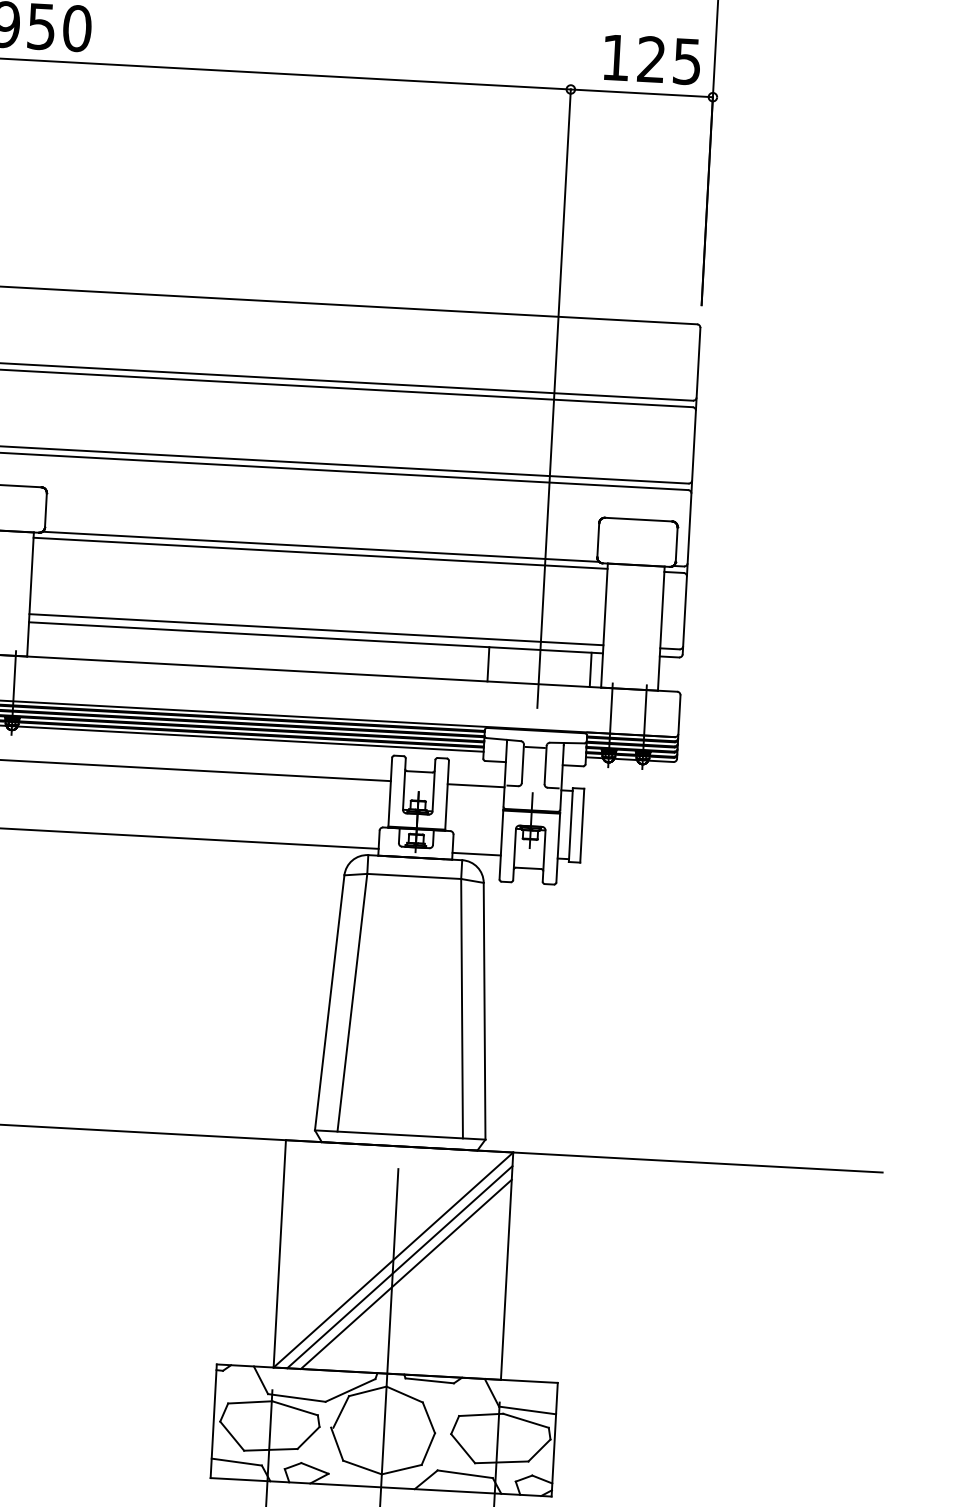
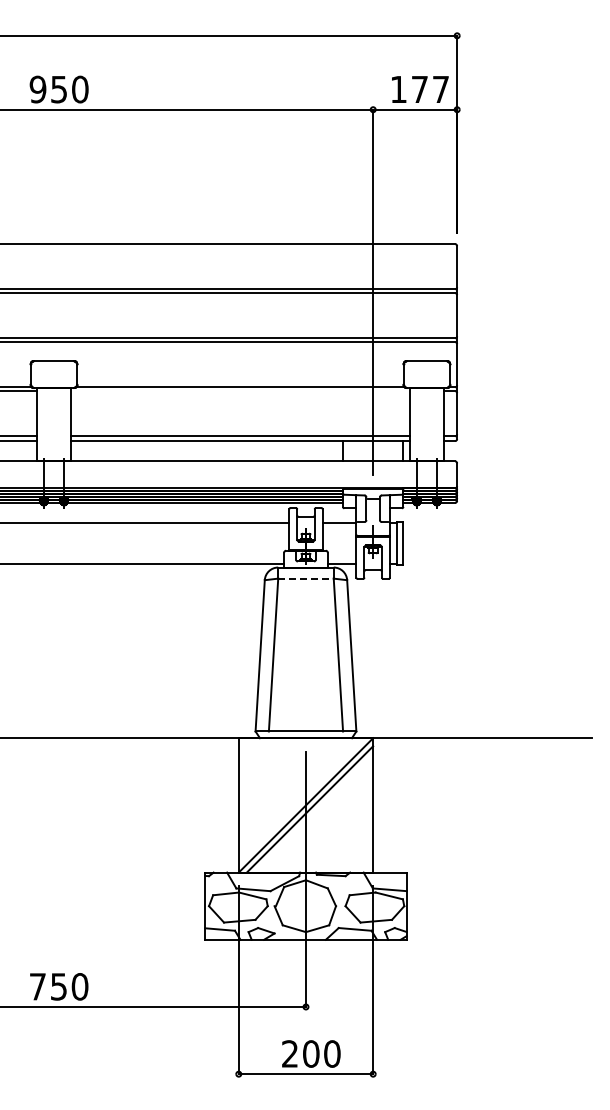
text: (667, 60) -> (429, 89), 125 -> 177
line: (320, 553) -> (240, 391), removed
line: (413, 876) -> (305, 578), solid -> dashed
line: (405, 1274) -> (313, 813), removed

